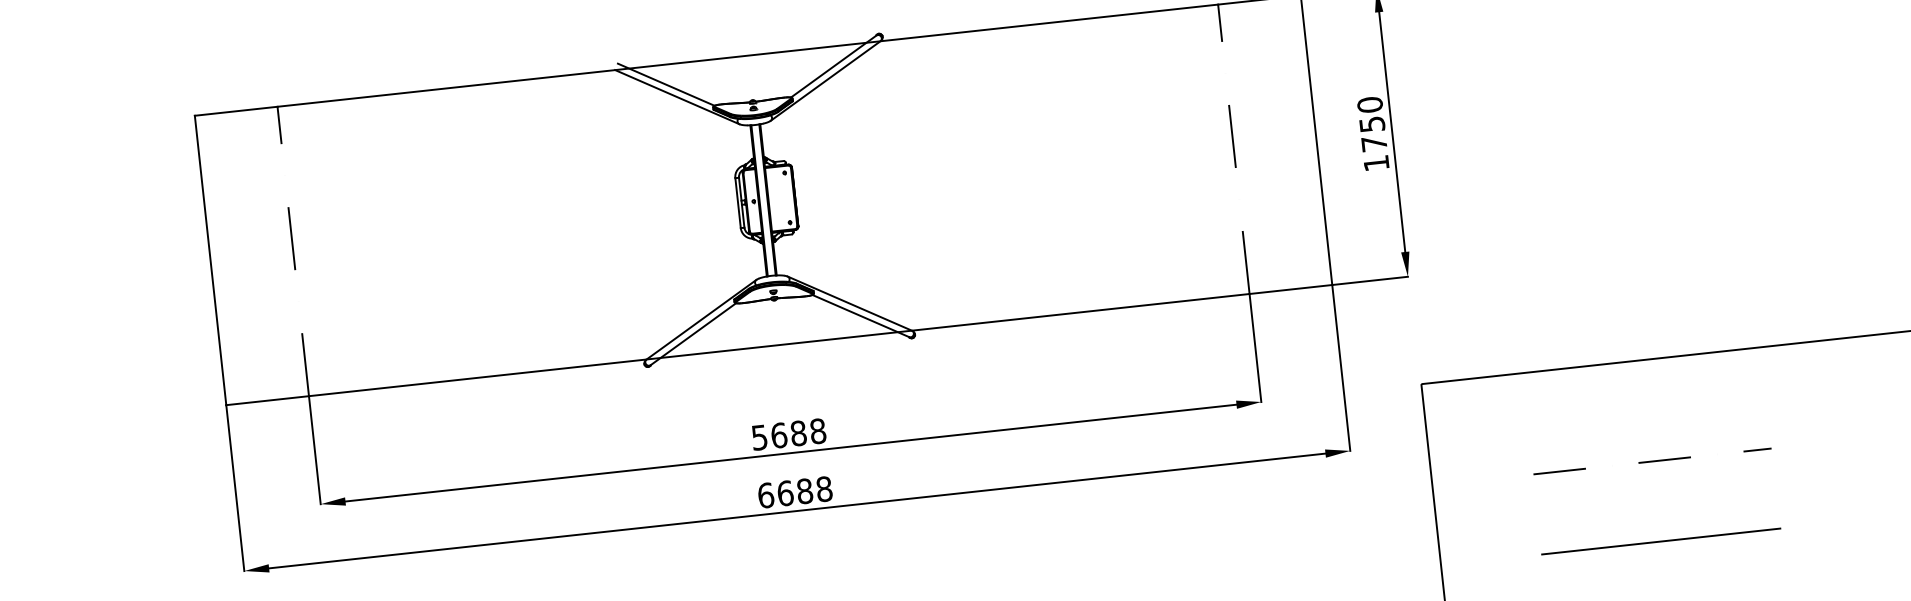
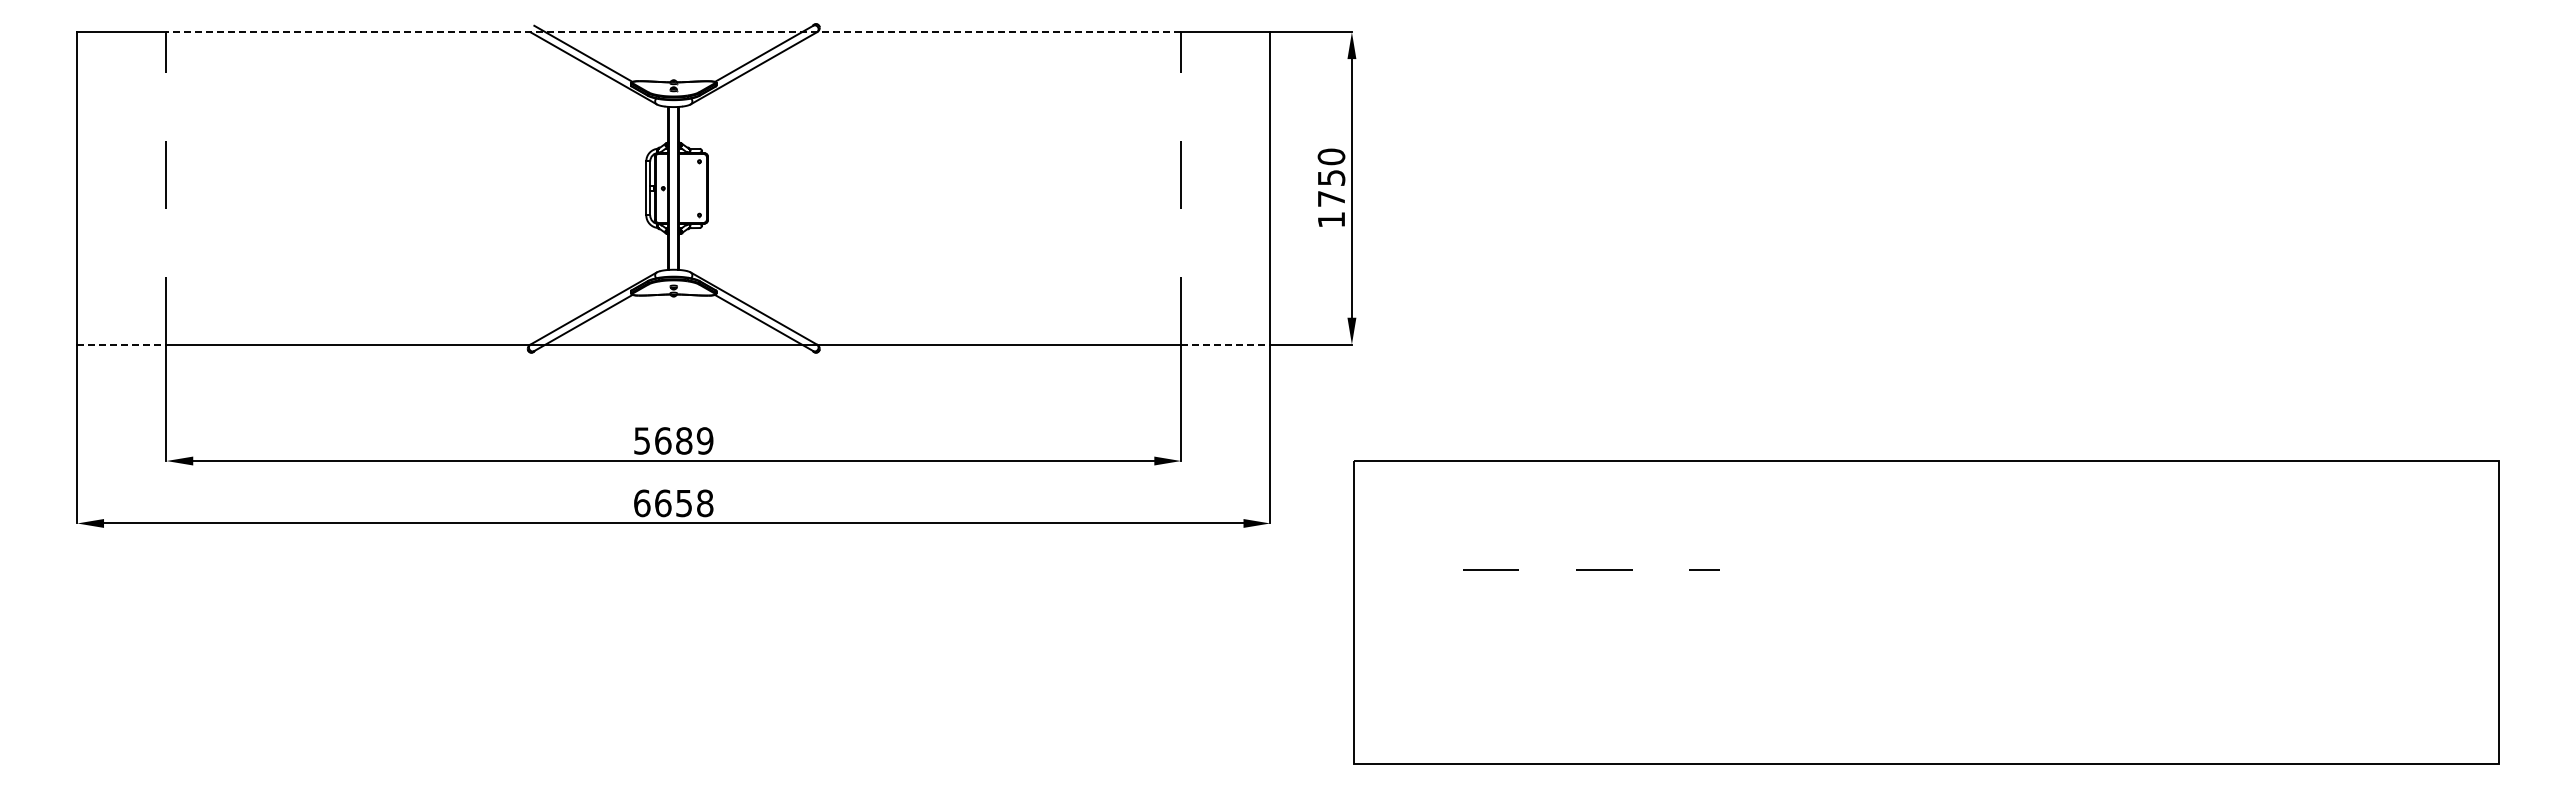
line: (747, 55) -> (673, 32), solid -> dashed
line: (1290, 289) -> (1225, 344), solid -> dashed
line: (267, 400) -> (121, 344), solid -> dashed
text: (817, 430) -> (704, 440), 5688 -> 5689
text: (805, 491) -> (684, 503), 6688 -> 6658
line: (1660, 541) -> (1590, 656), removed

